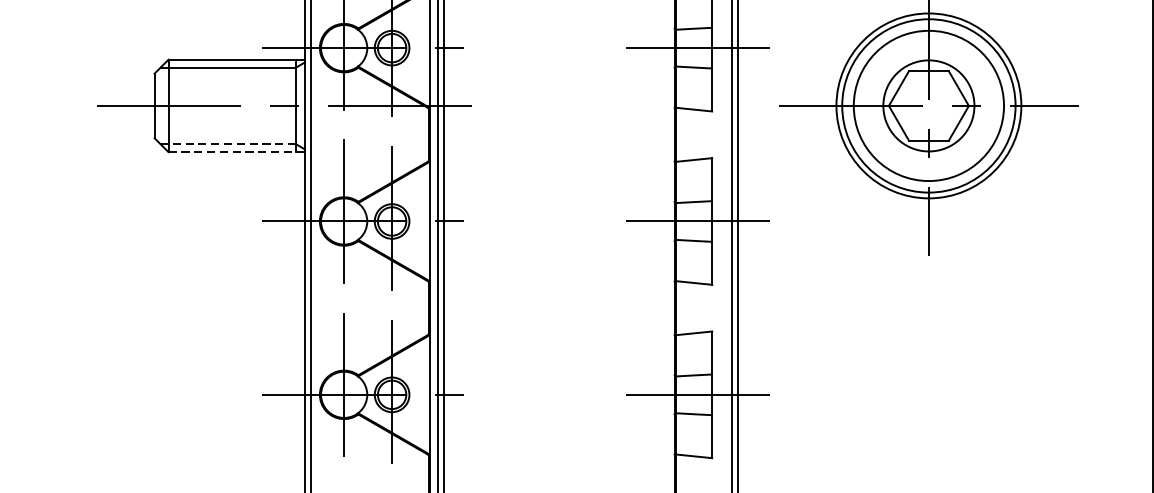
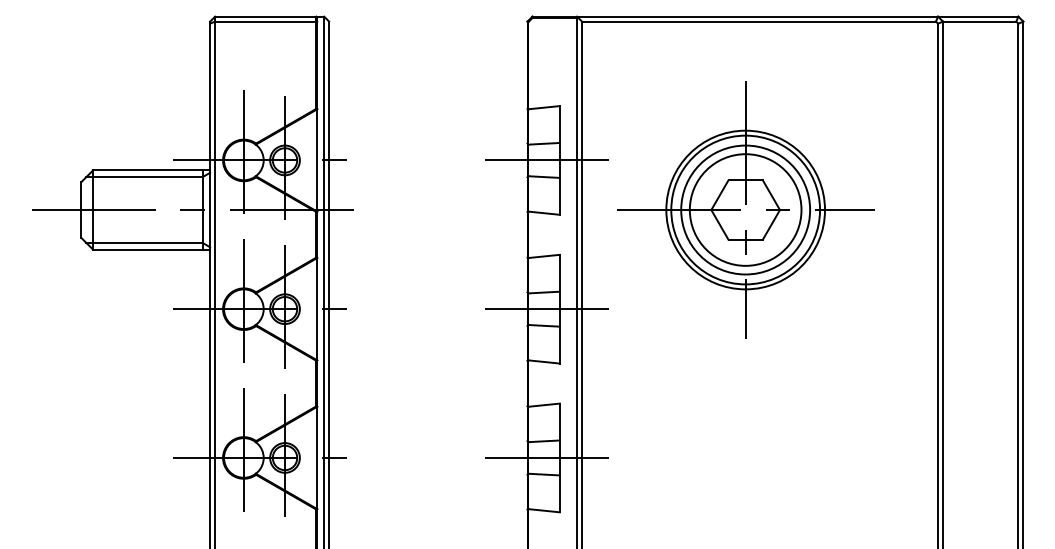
circle: (928, 105) -> (745, 209), size x1.43
line: (228, 143) -> (144, 242), dashed -> solid
line: (236, 151) -> (151, 249), dashed -> solid

